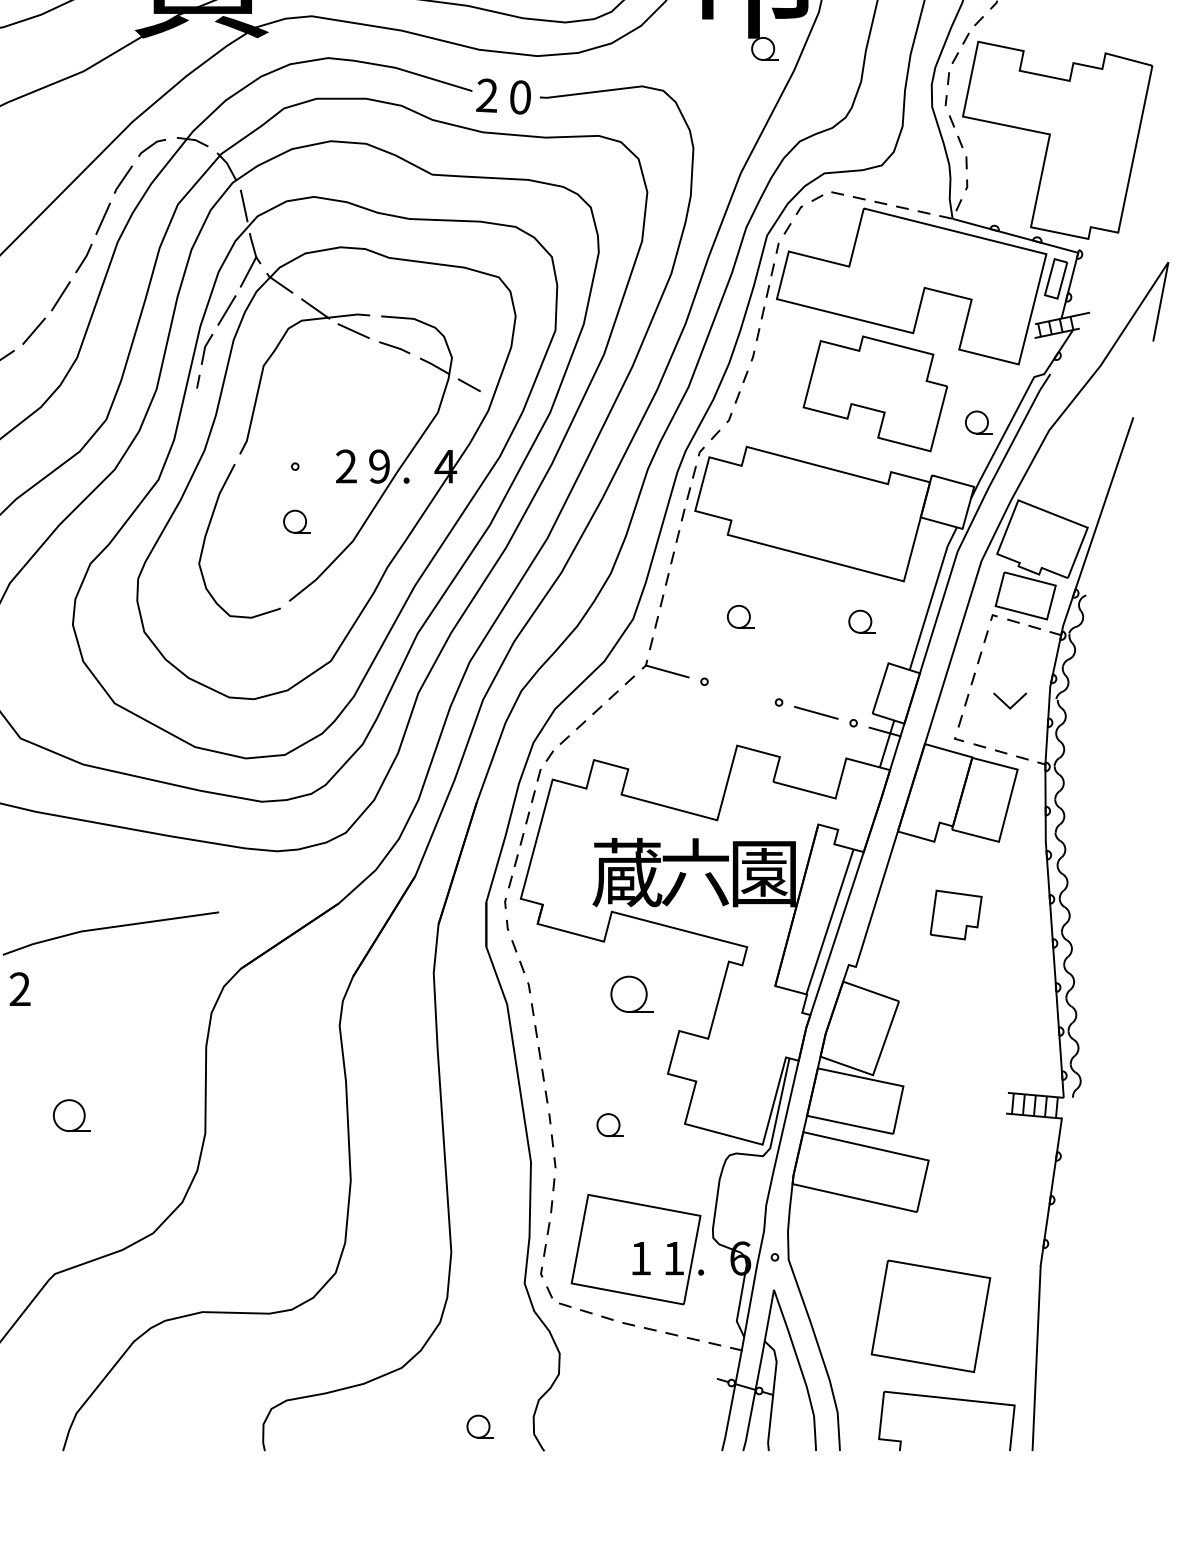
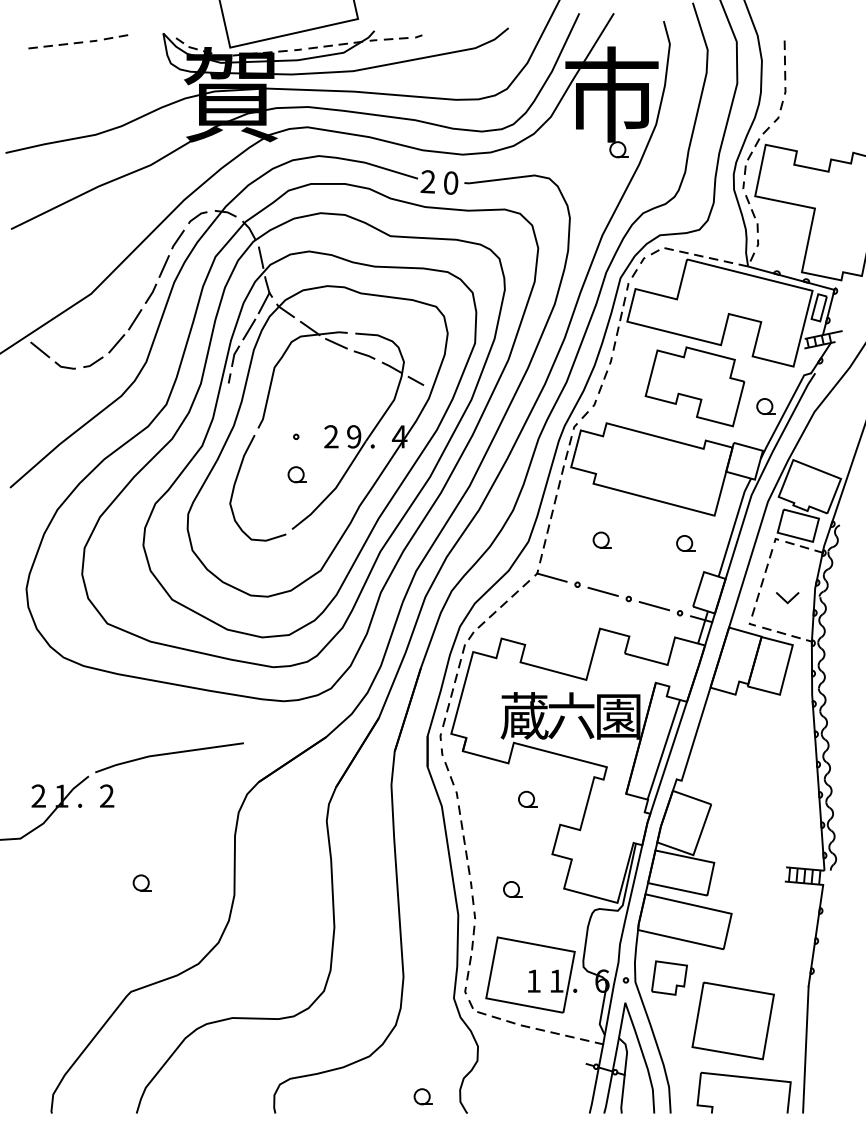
line: (740, 691) -> (602, 591), added
part: (956, 914) -> (669, 977), moved
part: (631, 992) -> (527, 798), size x0.62
part: (70, 1114) -> (141, 882), size x0.71

